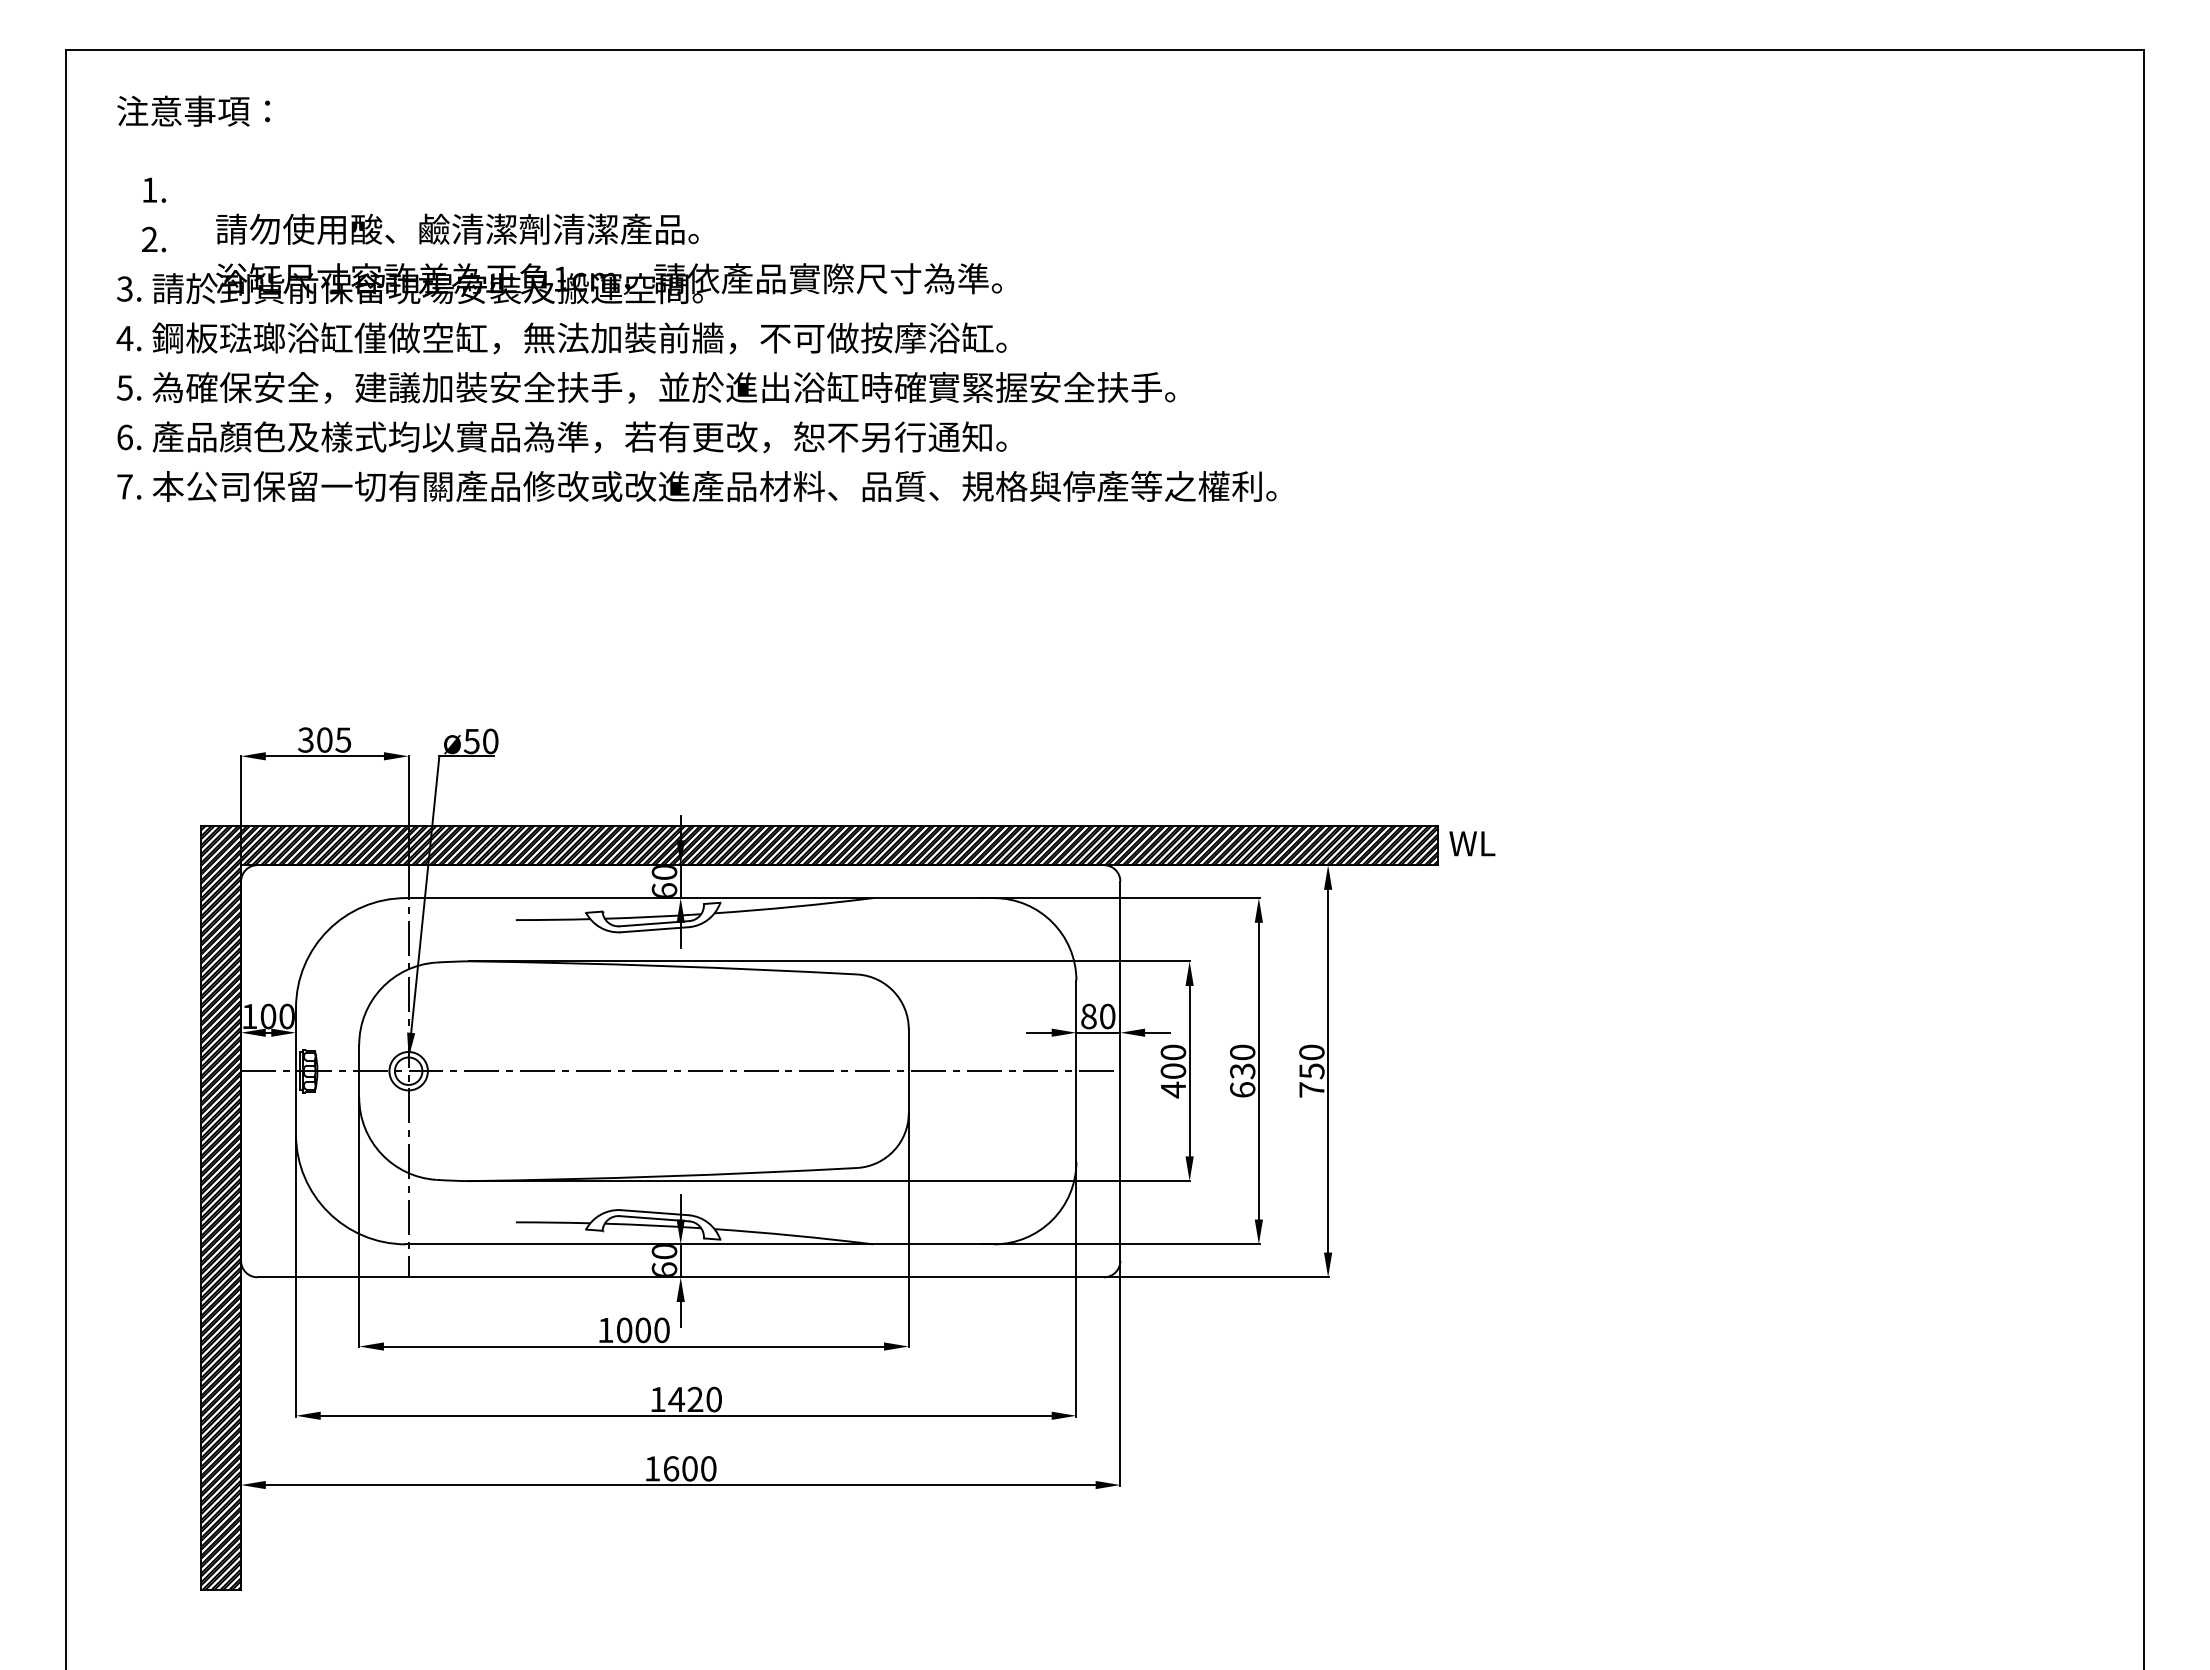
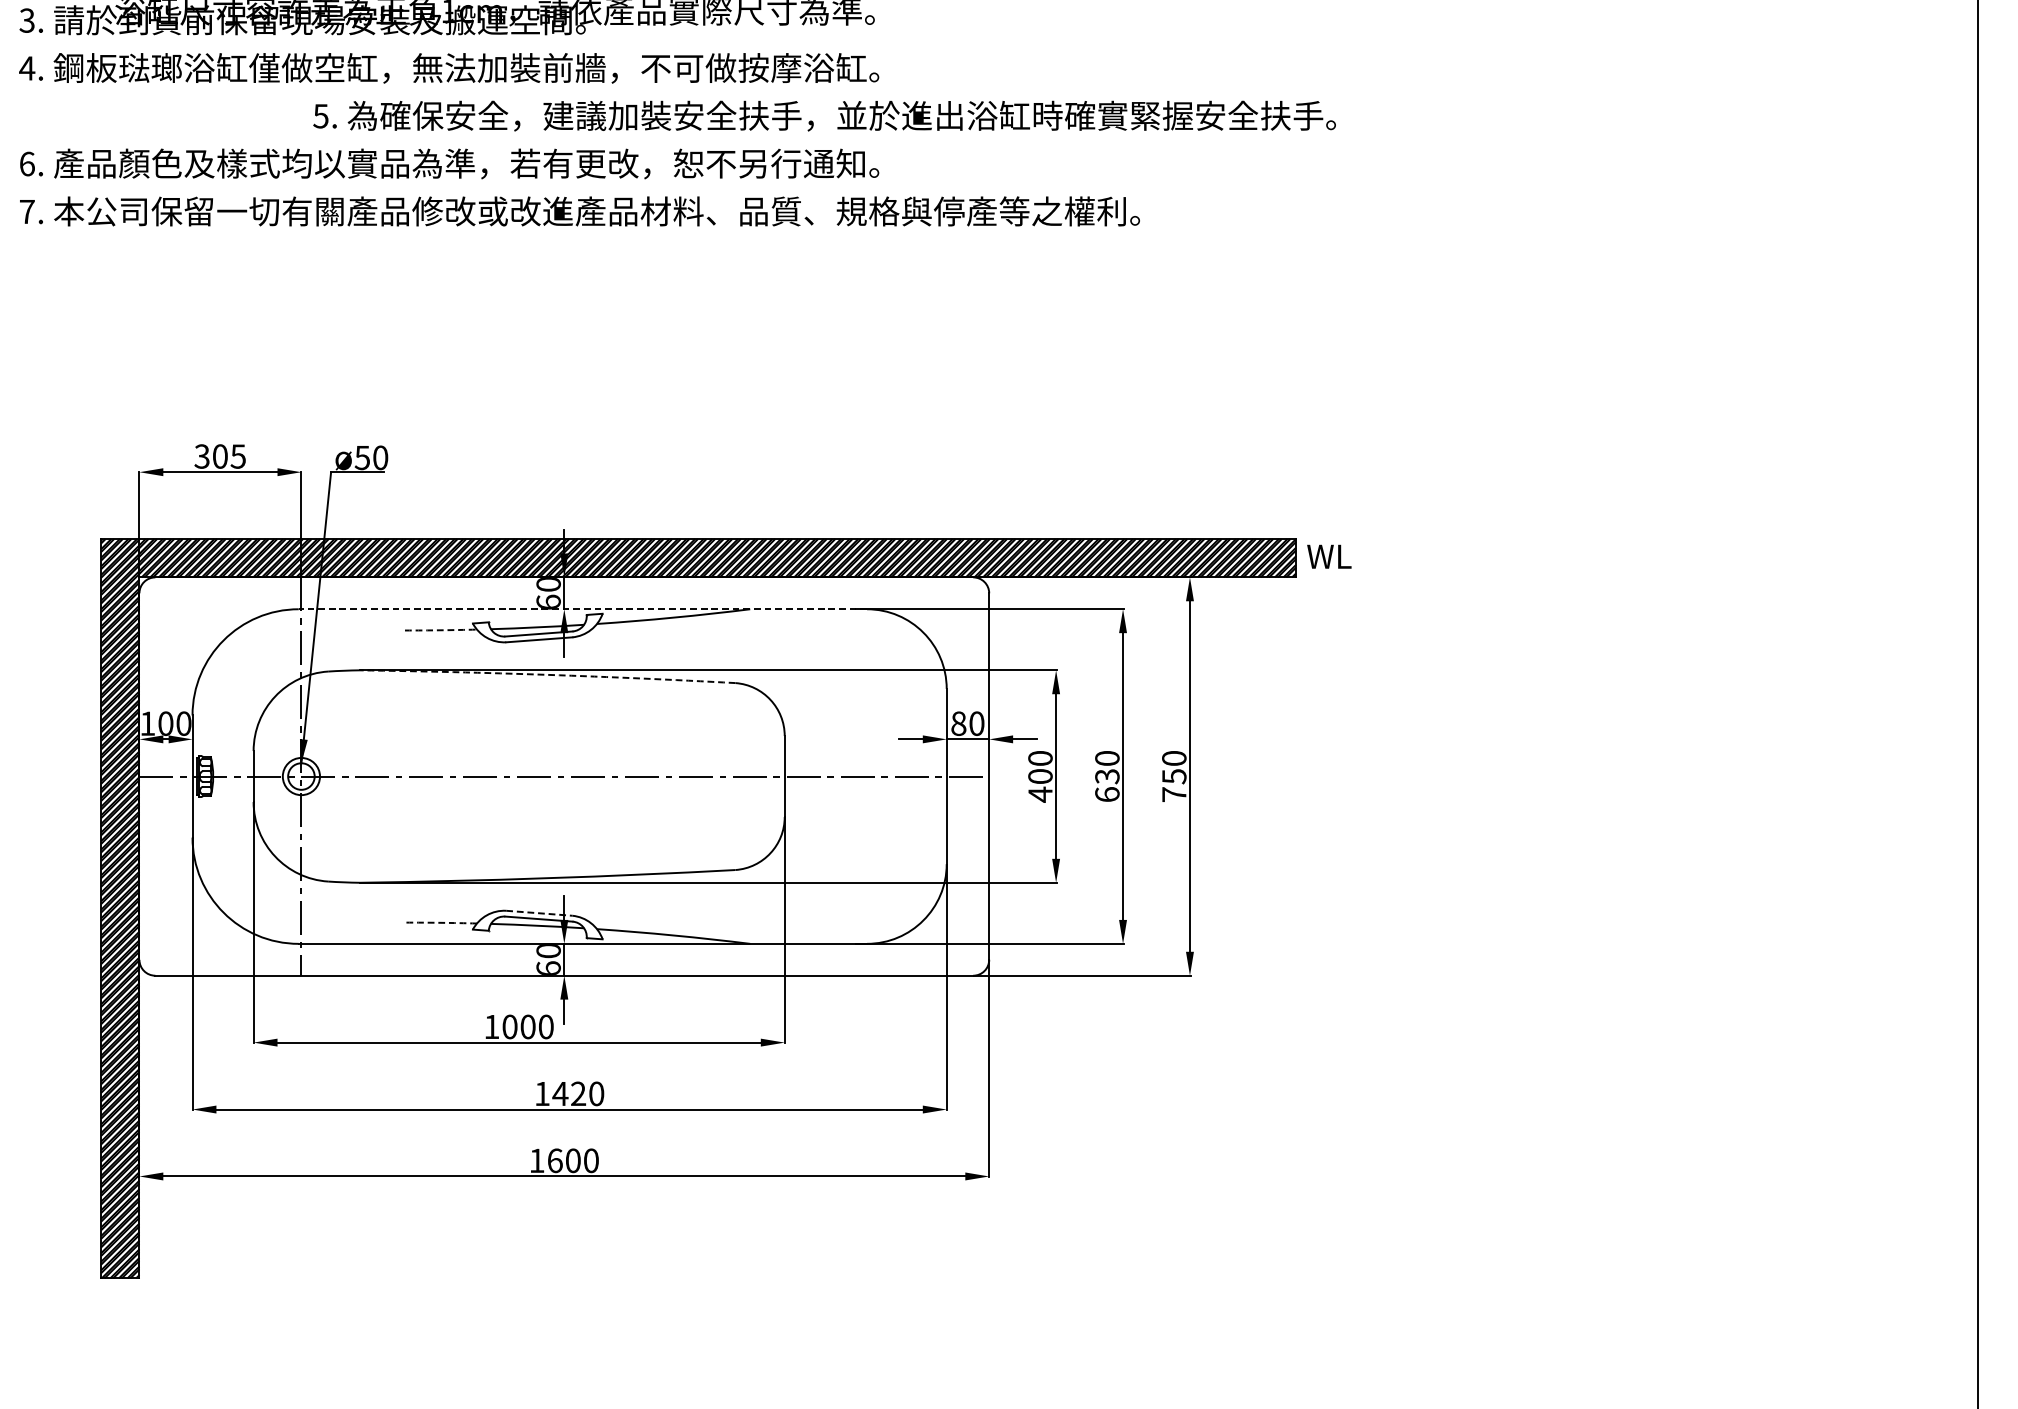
text: (646, 387) -> (825, 115), moved
line: (699, 898) -> (582, 609), solid -> dashed
arc: (553, 919) -> (441, 629), solid -> dashed
arc: (663, 966) -> (547, 675), solid -> dashed
line: (655, 1212) -> (539, 913), solid -> dashed
arc: (553, 1222) -> (441, 922), solid -> dashed

